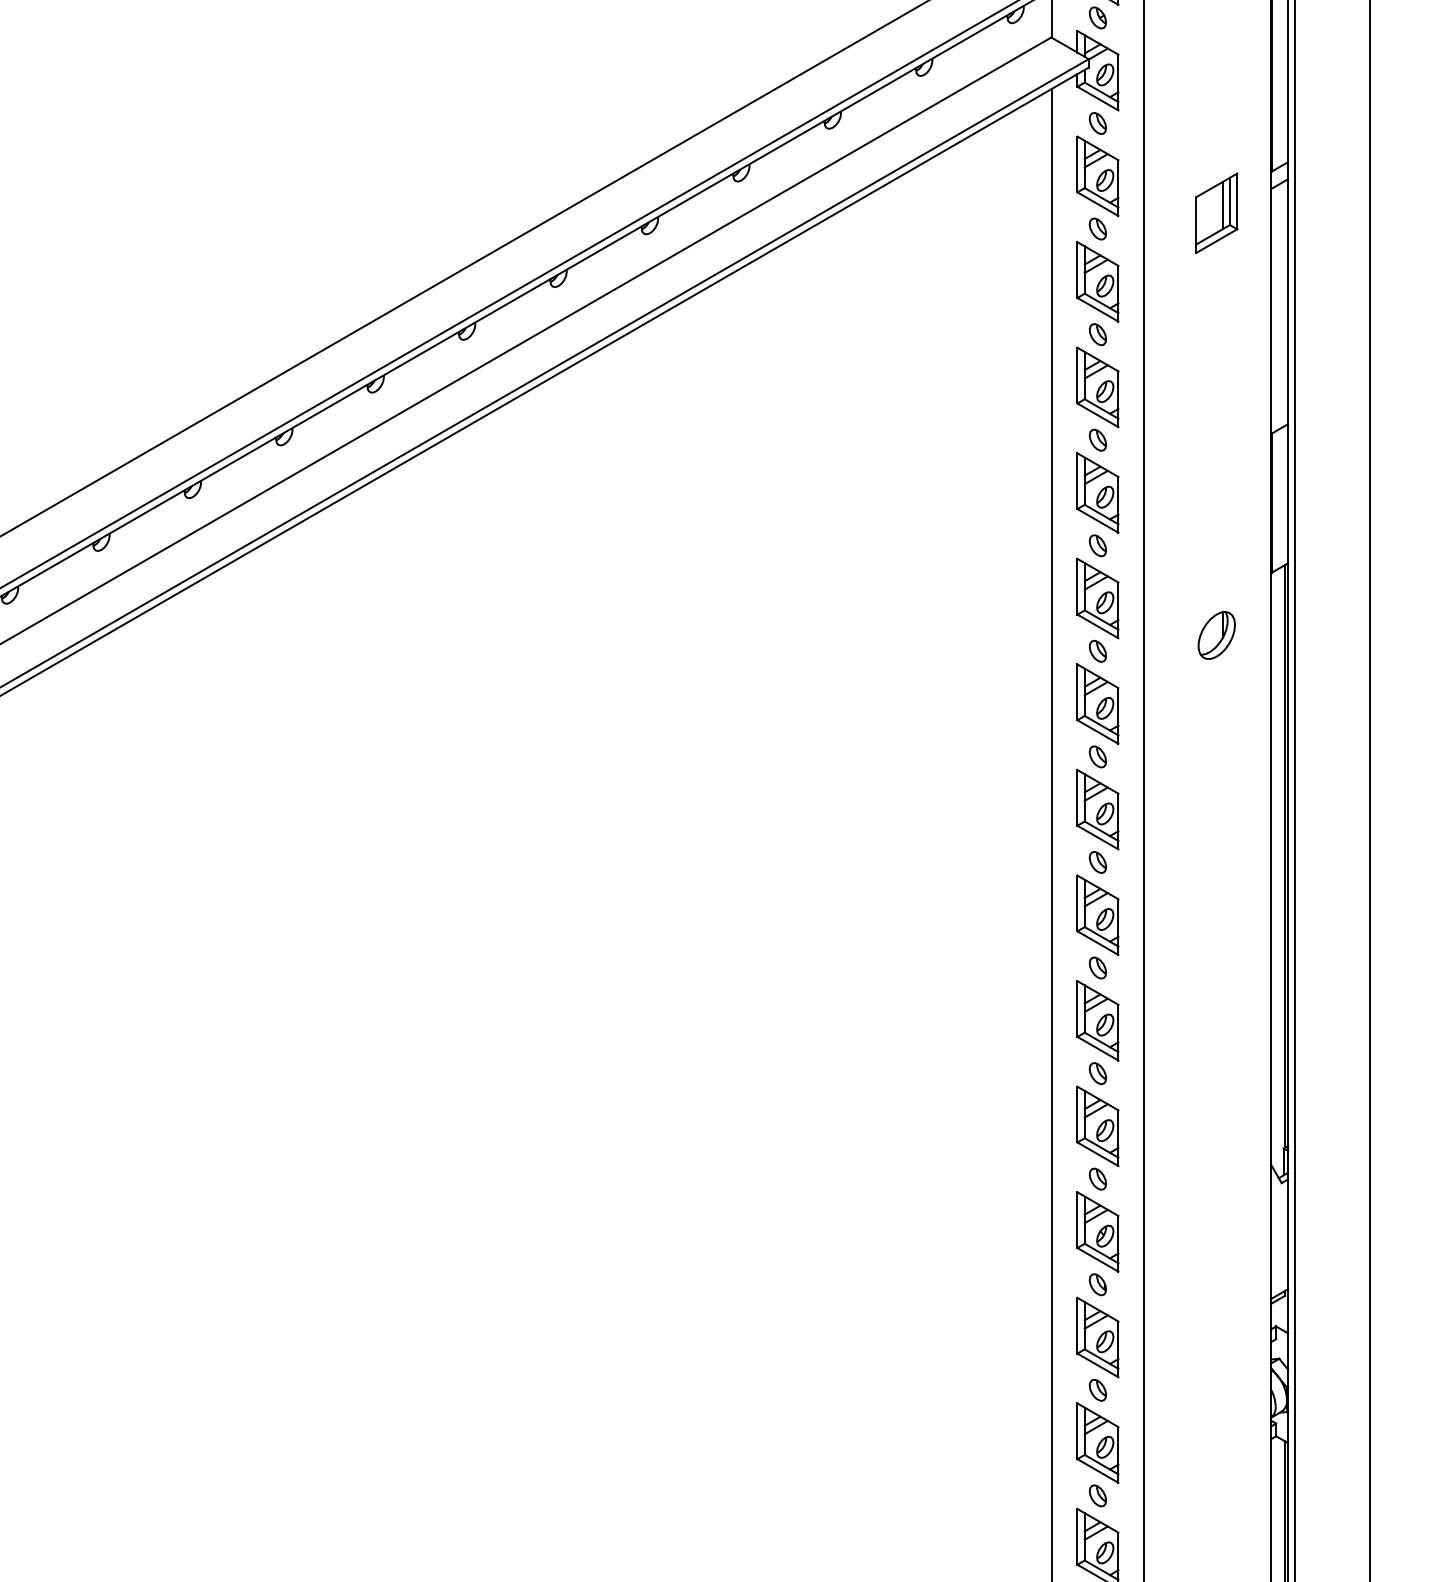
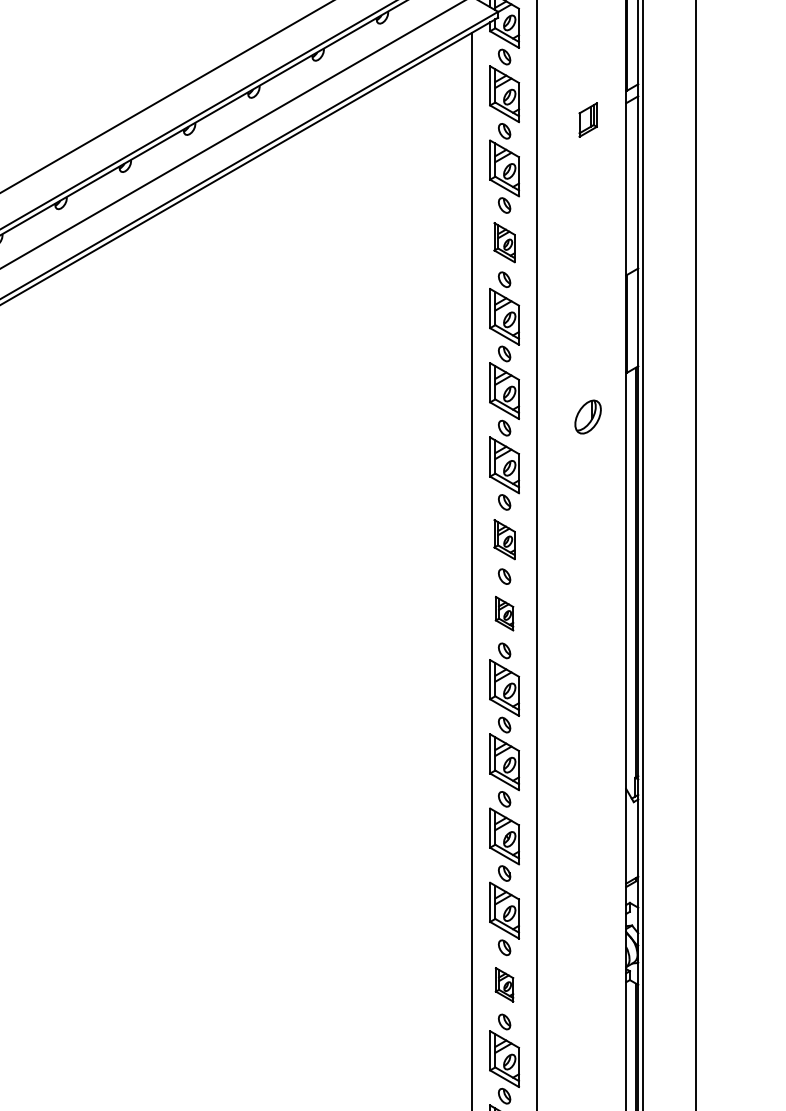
part: (1216, 212) -> (587, 119), size x0.6
part: (1097, 387) -> (504, 242), size x0.7
part: (1097, 809) -> (504, 539), size x0.7
part: (1097, 914) -> (504, 613), size x0.6
part: (1097, 1442) -> (504, 984), size x0.6

